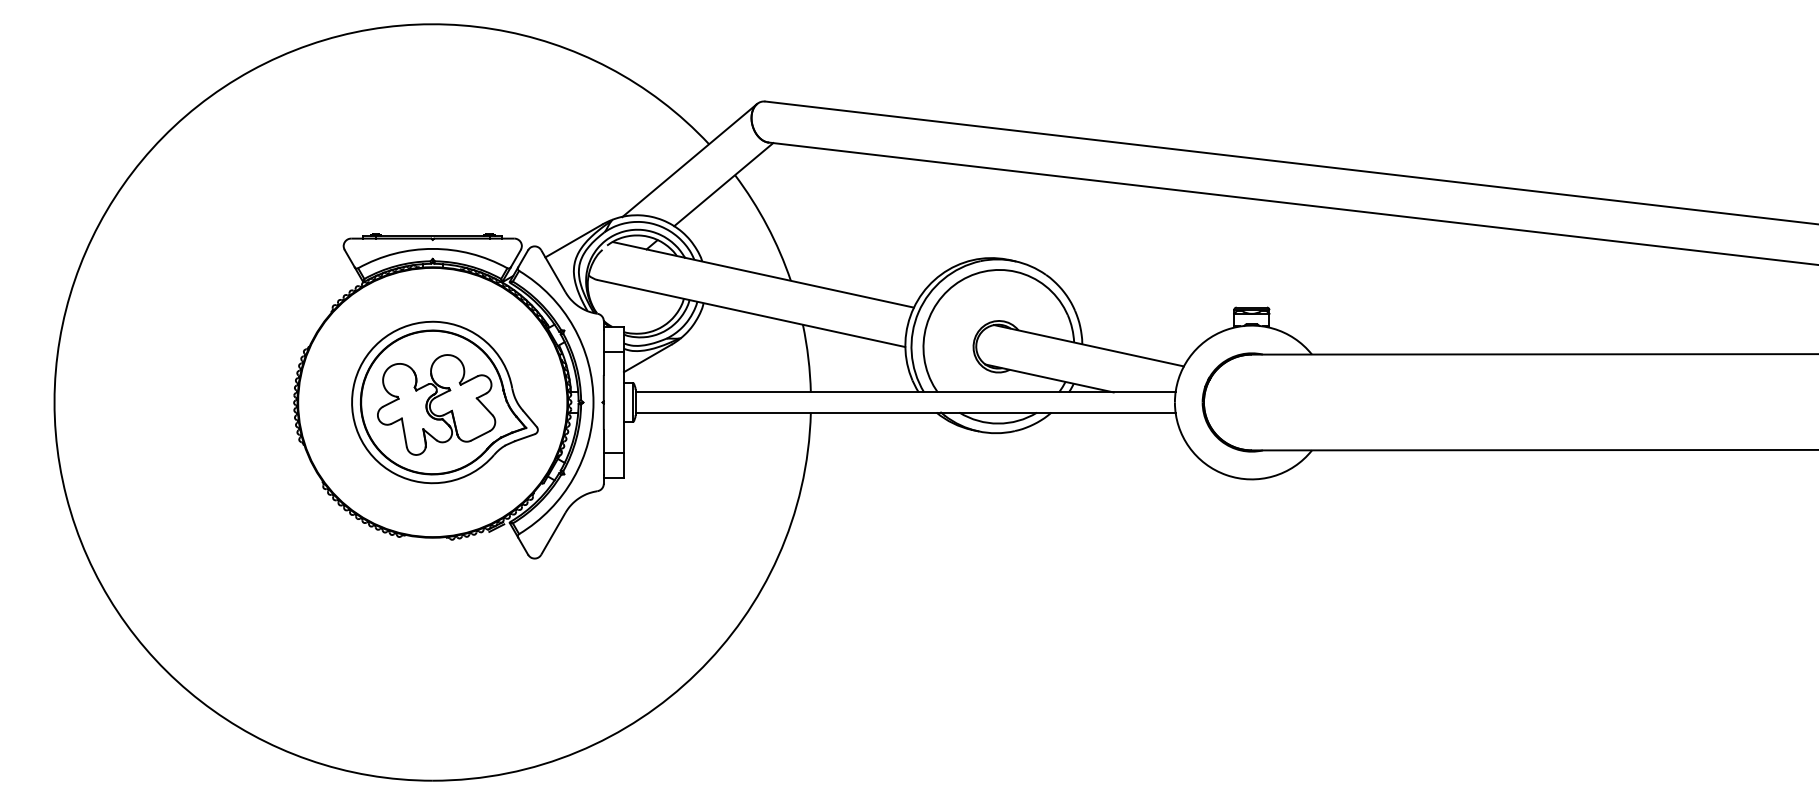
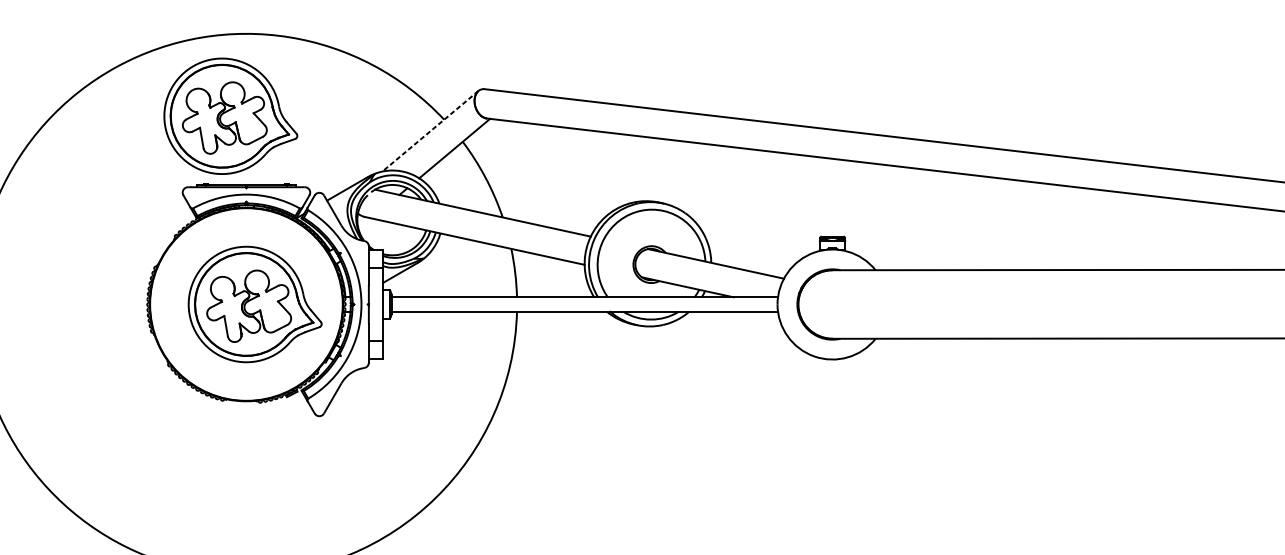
part: (410, 139) -> (230, 116), added
line: (689, 160) -> (430, 131), solid -> dashed

